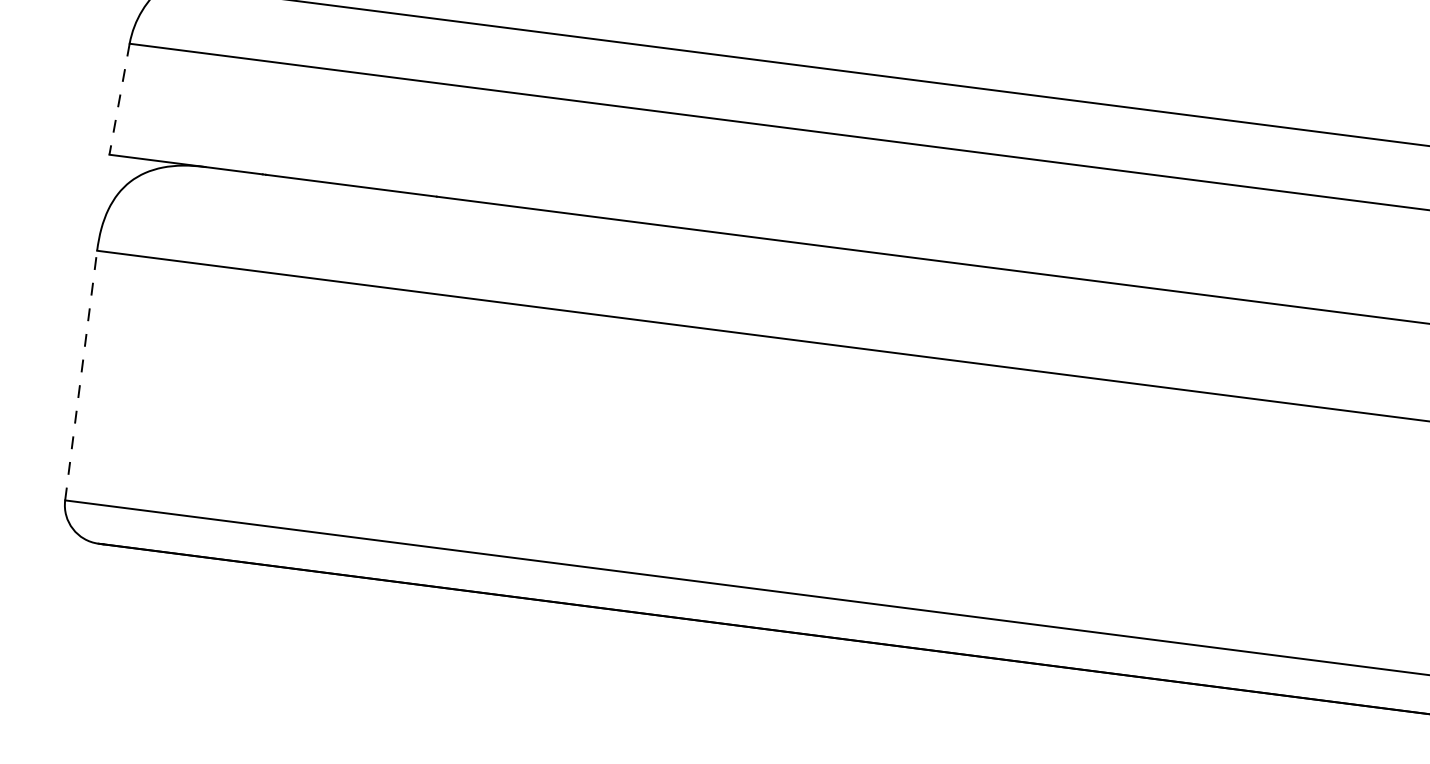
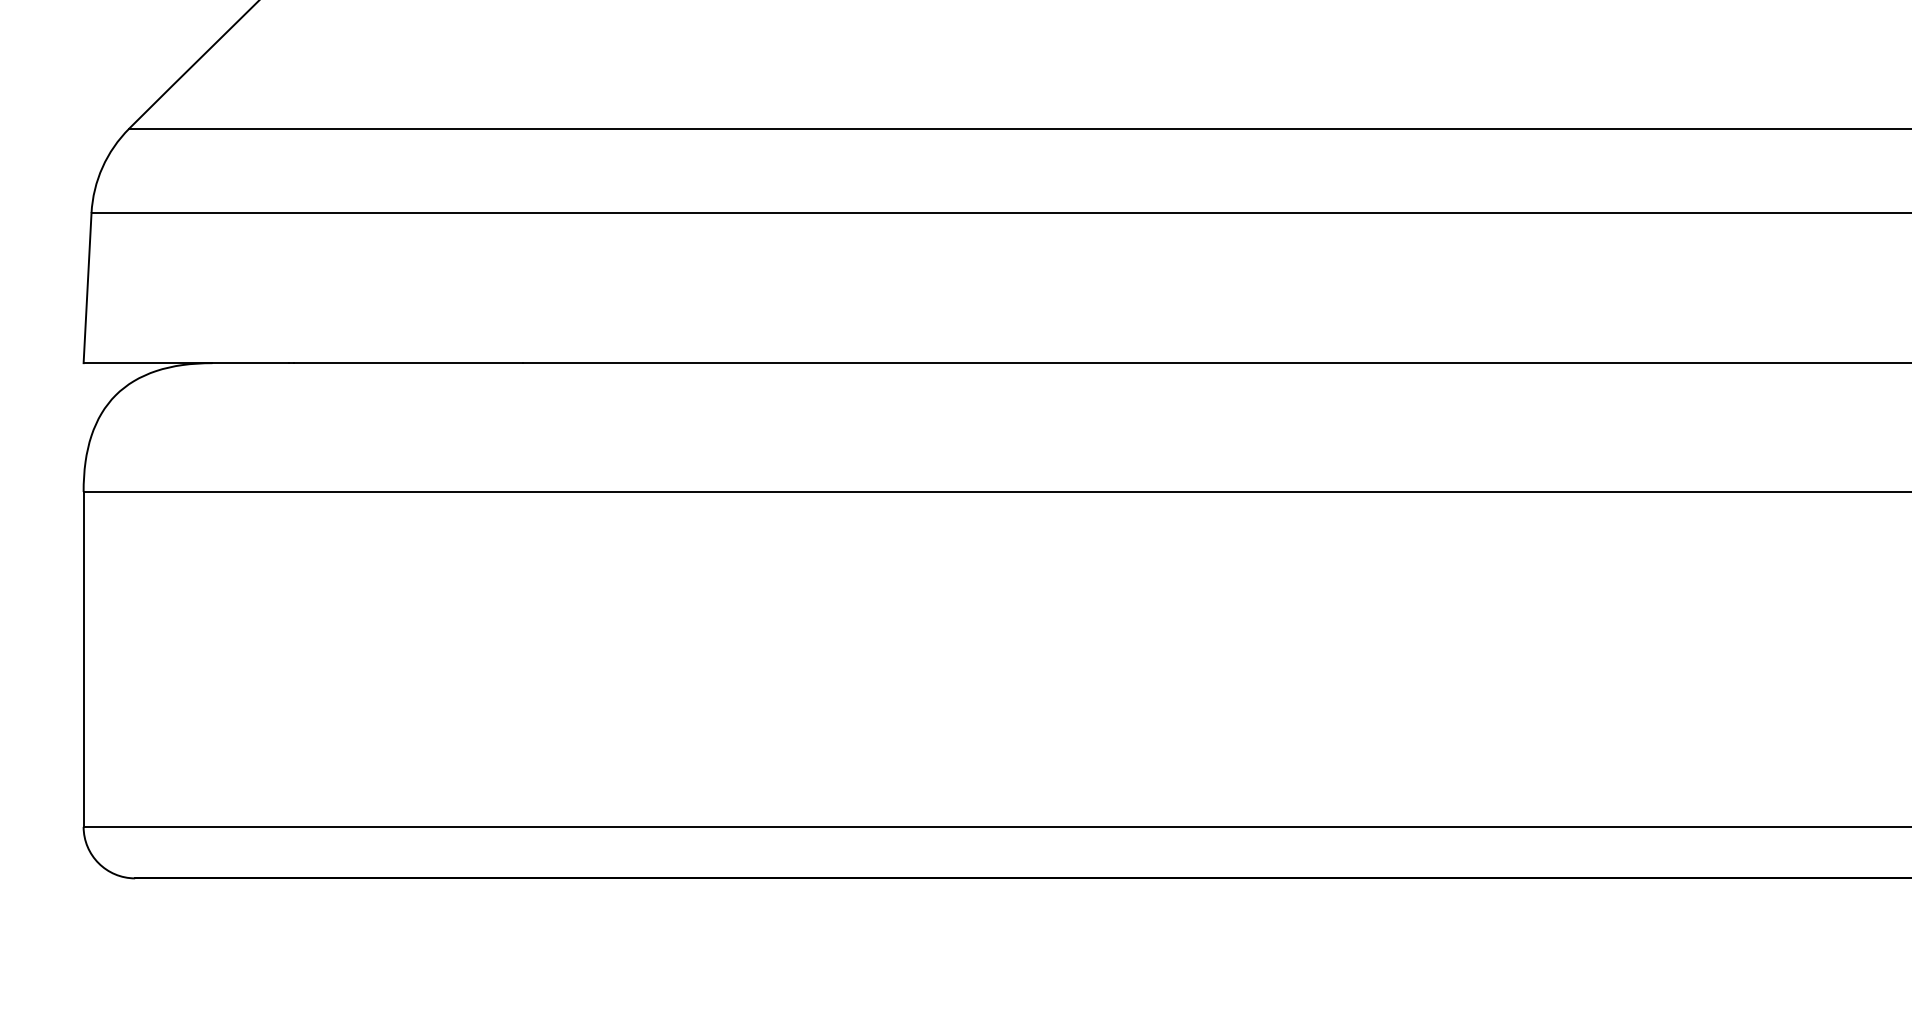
line: (119, 99) -> (87, 288), dashed -> solid
line: (81, 374) -> (83, 658), dashed -> solid

